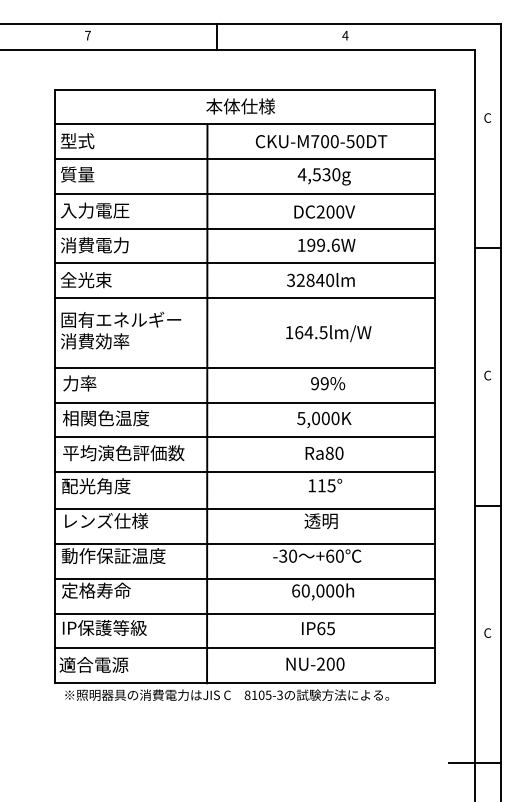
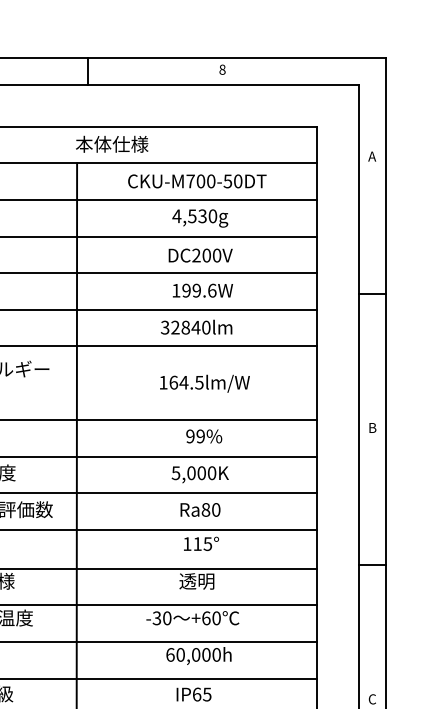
text: (345, 35) -> (222, 69), 4 -> 8
text: (487, 117) -> (372, 155), C -> A
text: (487, 375) -> (372, 427), C -> B

